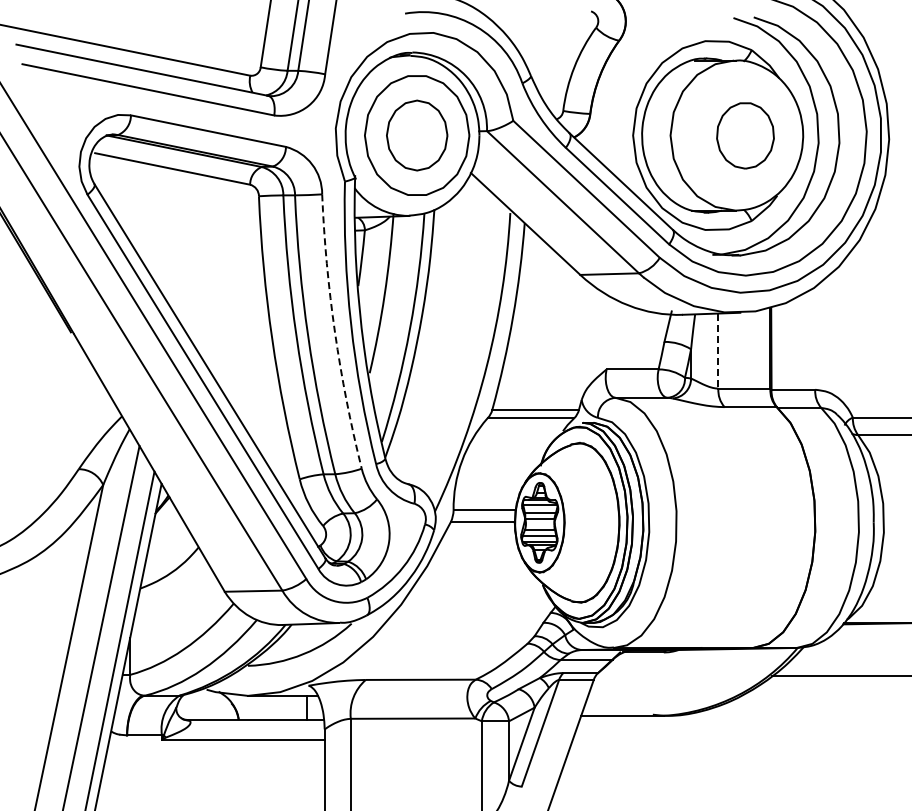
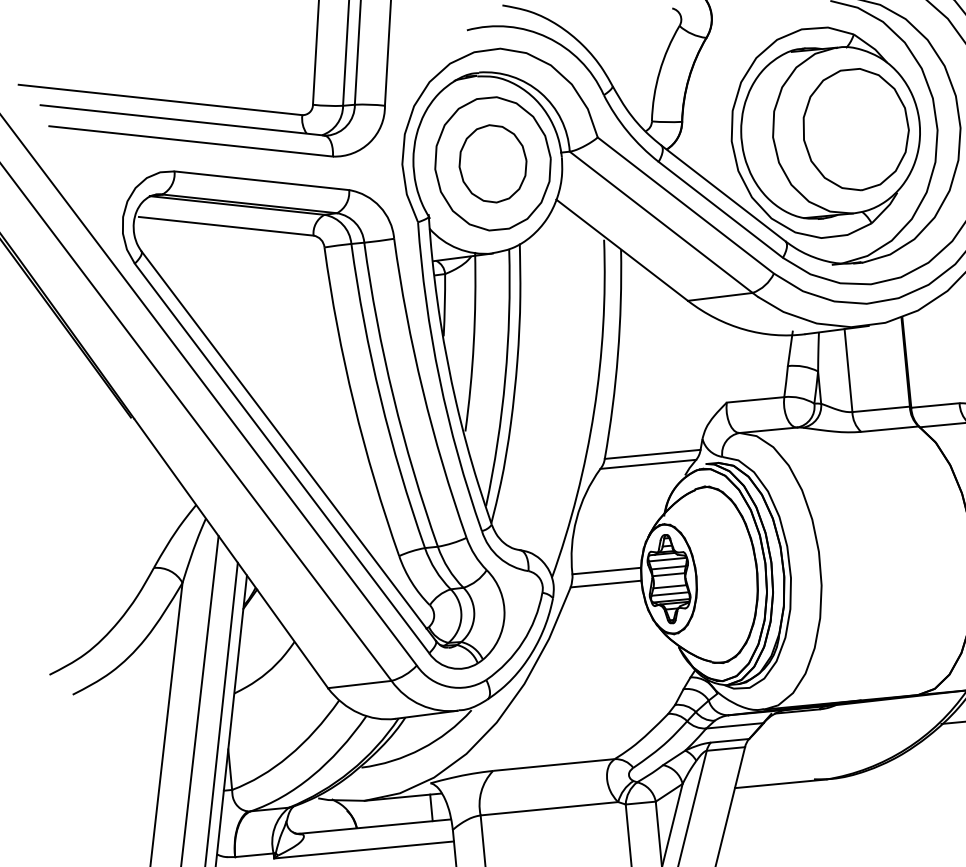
part: (745, 135) -> (855, 129), size x1.67
arc: (335, 332) -> (423, 390), dashed -> solid
line: (718, 351) -> (848, 371), dashed -> solid

